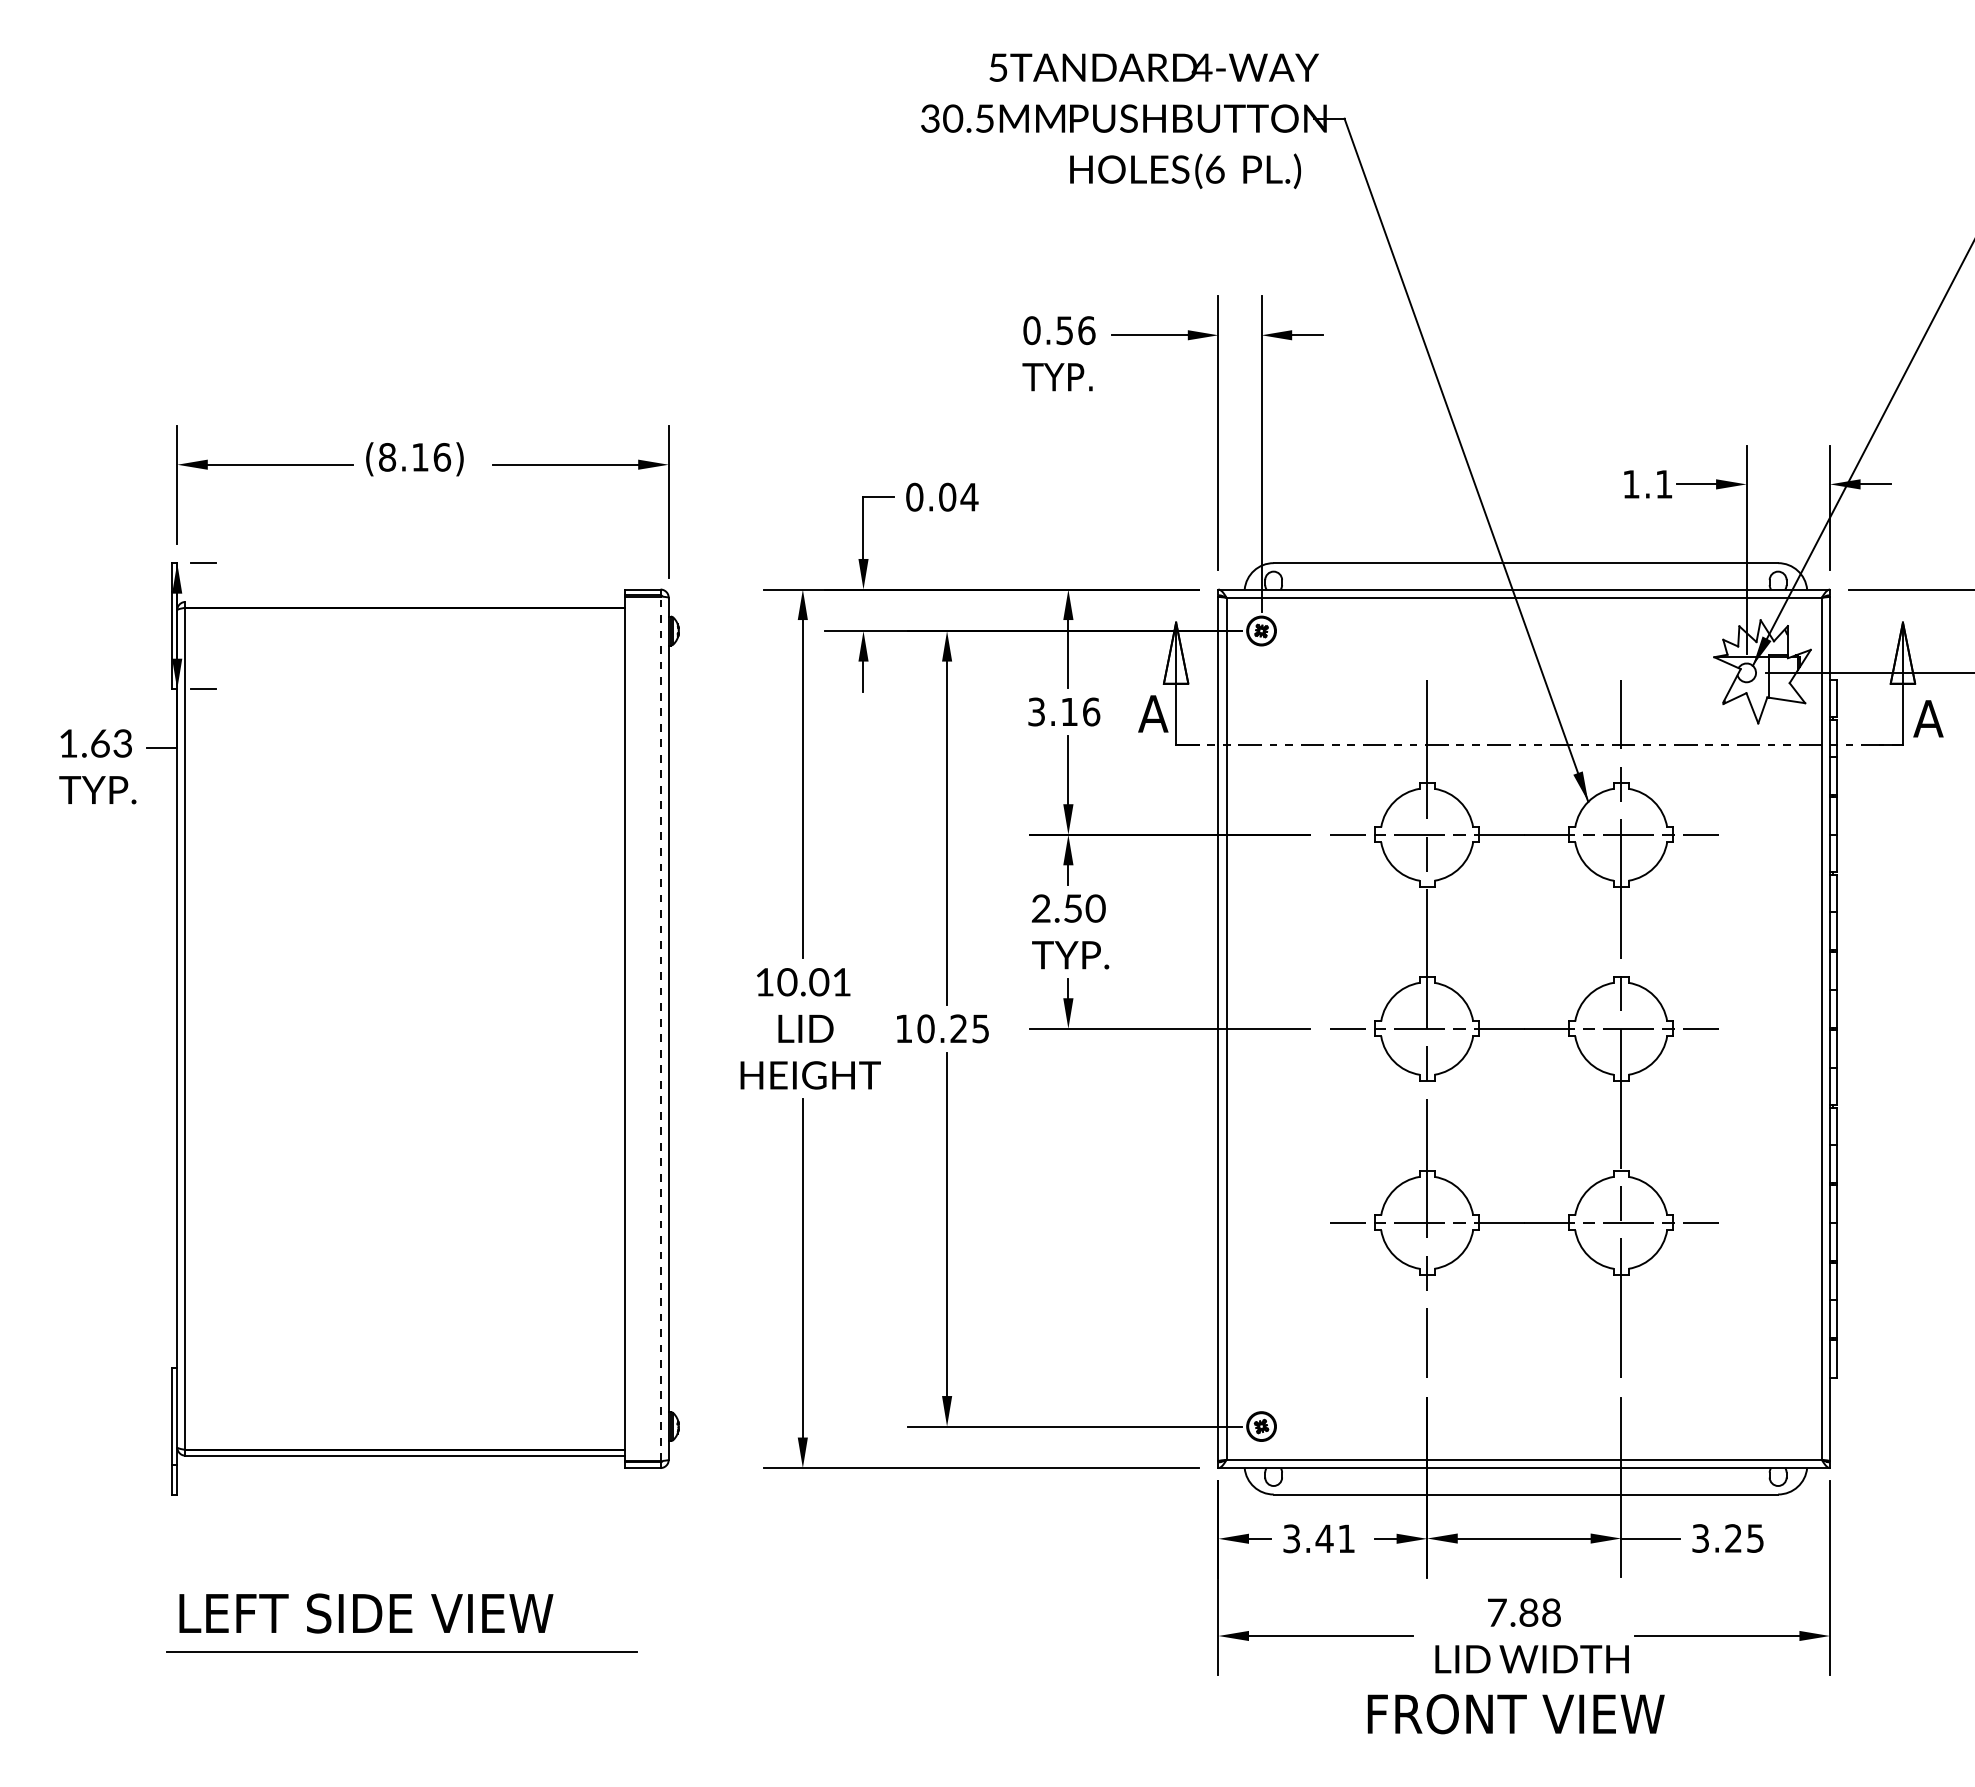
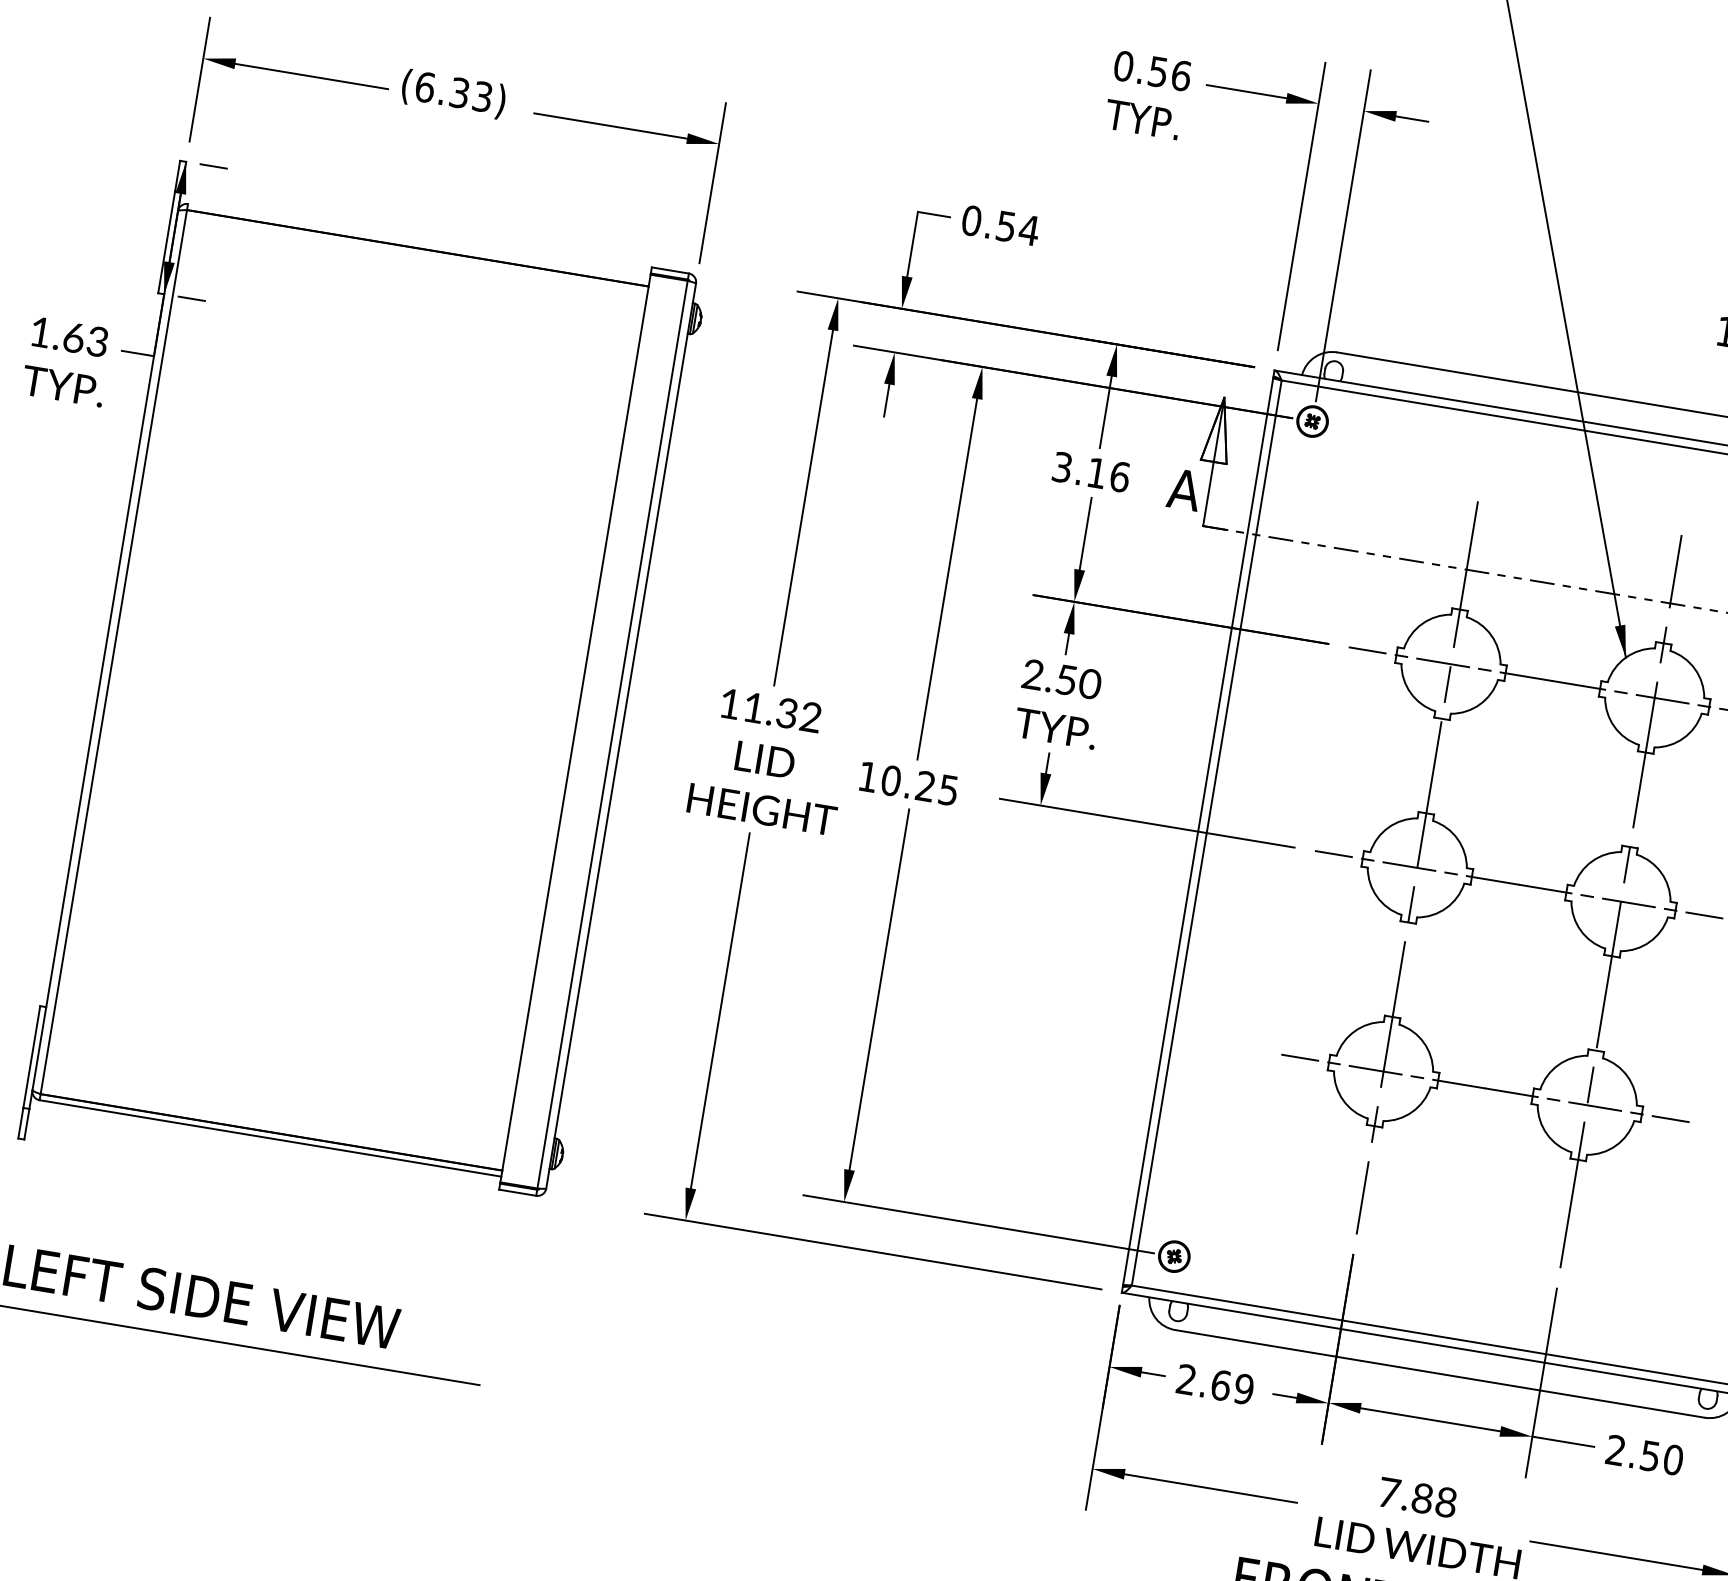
text: (415, 457) -> (454, 92), (8.16) -> (6.33)
text: (947, 496) -> (1006, 225), 0.04 -> 0.54
text: (813, 982) -> (781, 712), 10.01 -> 11.32
line: (660, 1028) -> (612, 734), dashed -> solid
text: (1319, 1538) -> (1215, 1384), 3.41 -> 2.69
text: (1728, 1538) -> (1645, 1455), 3.25 -> 2.50

